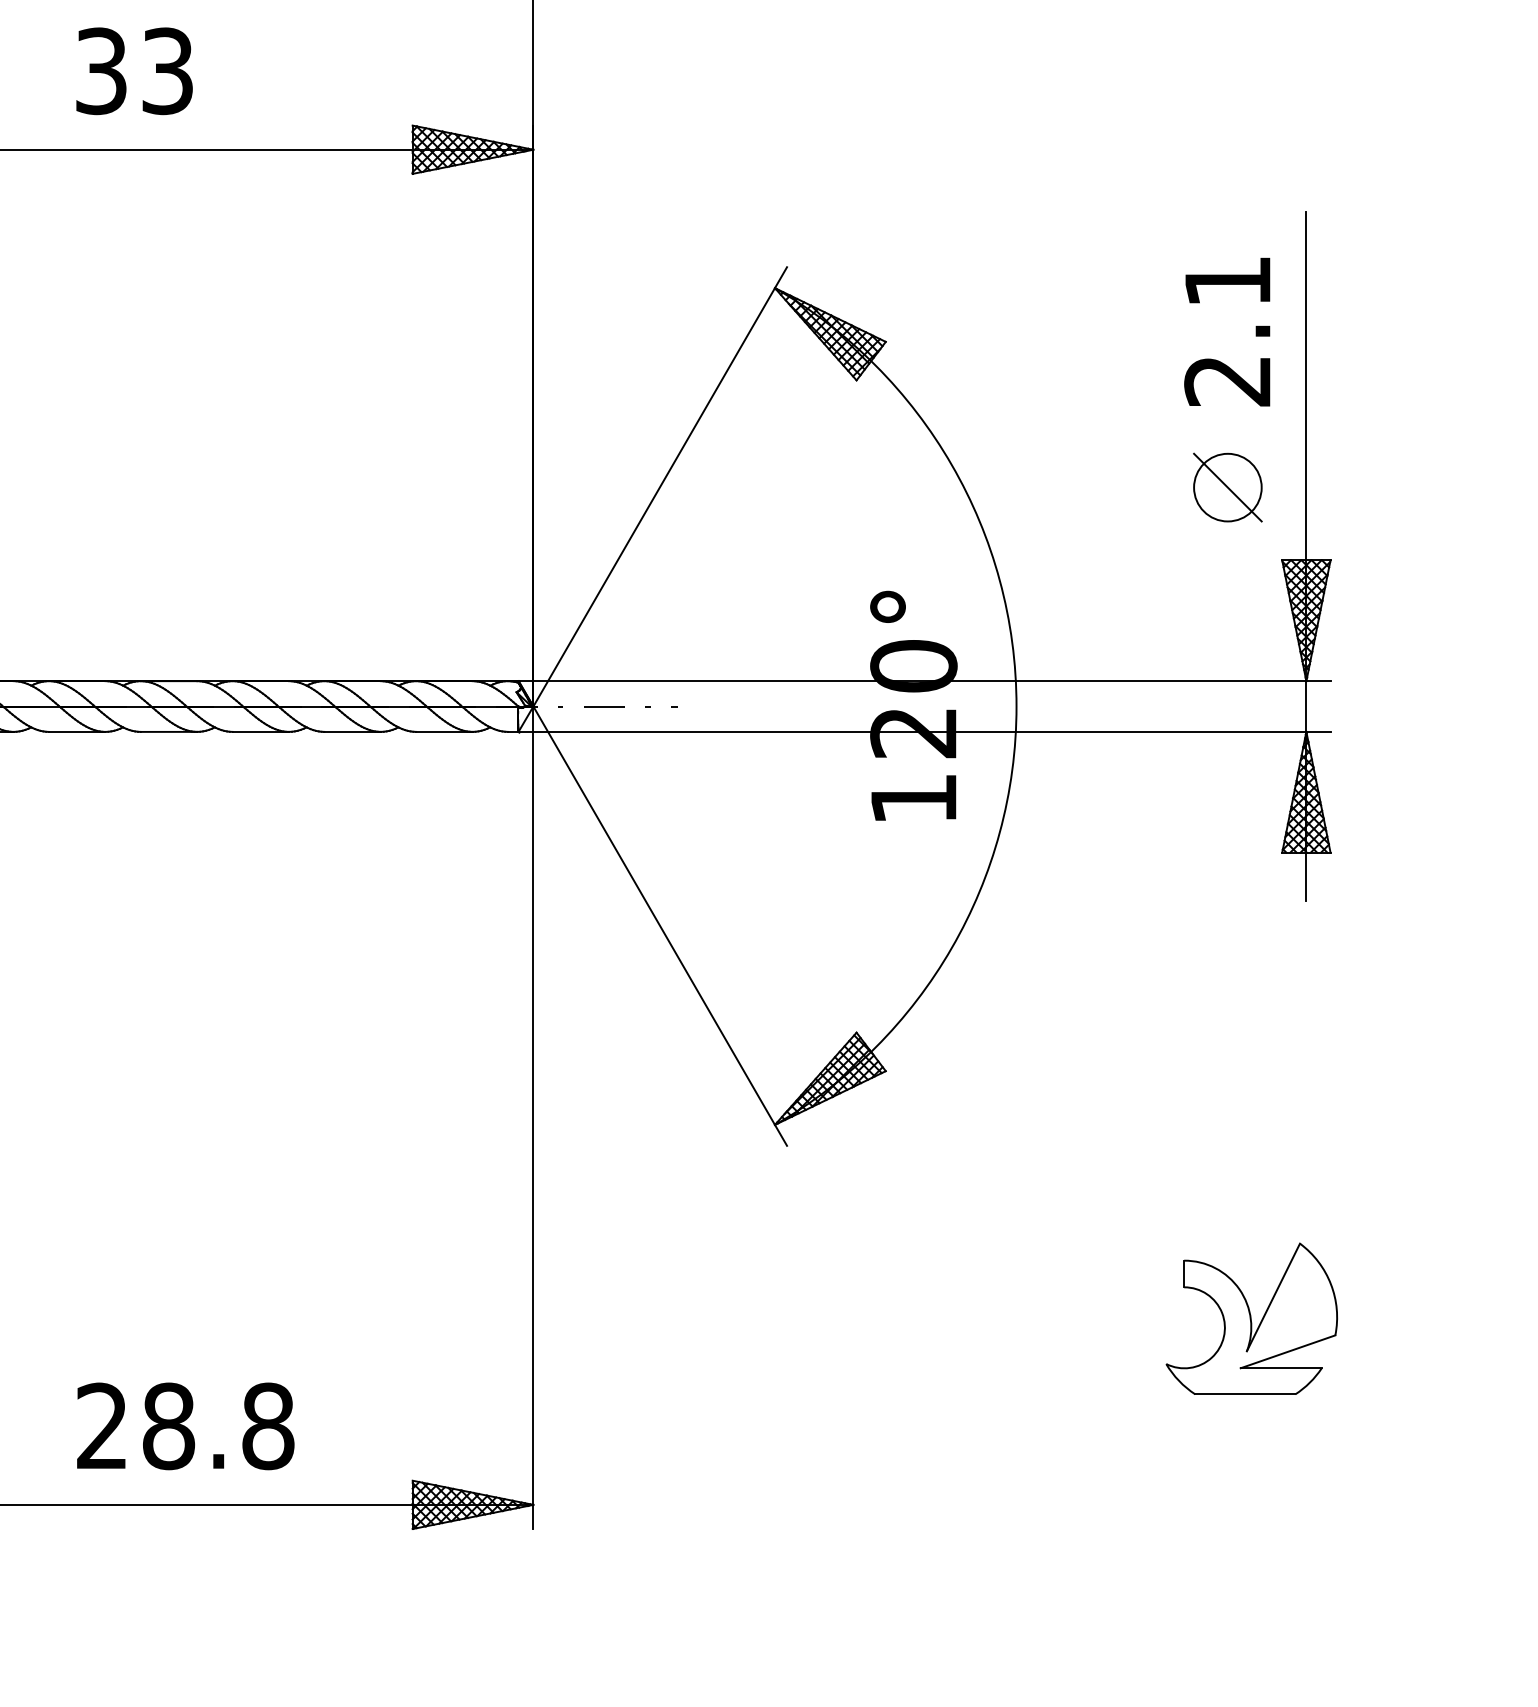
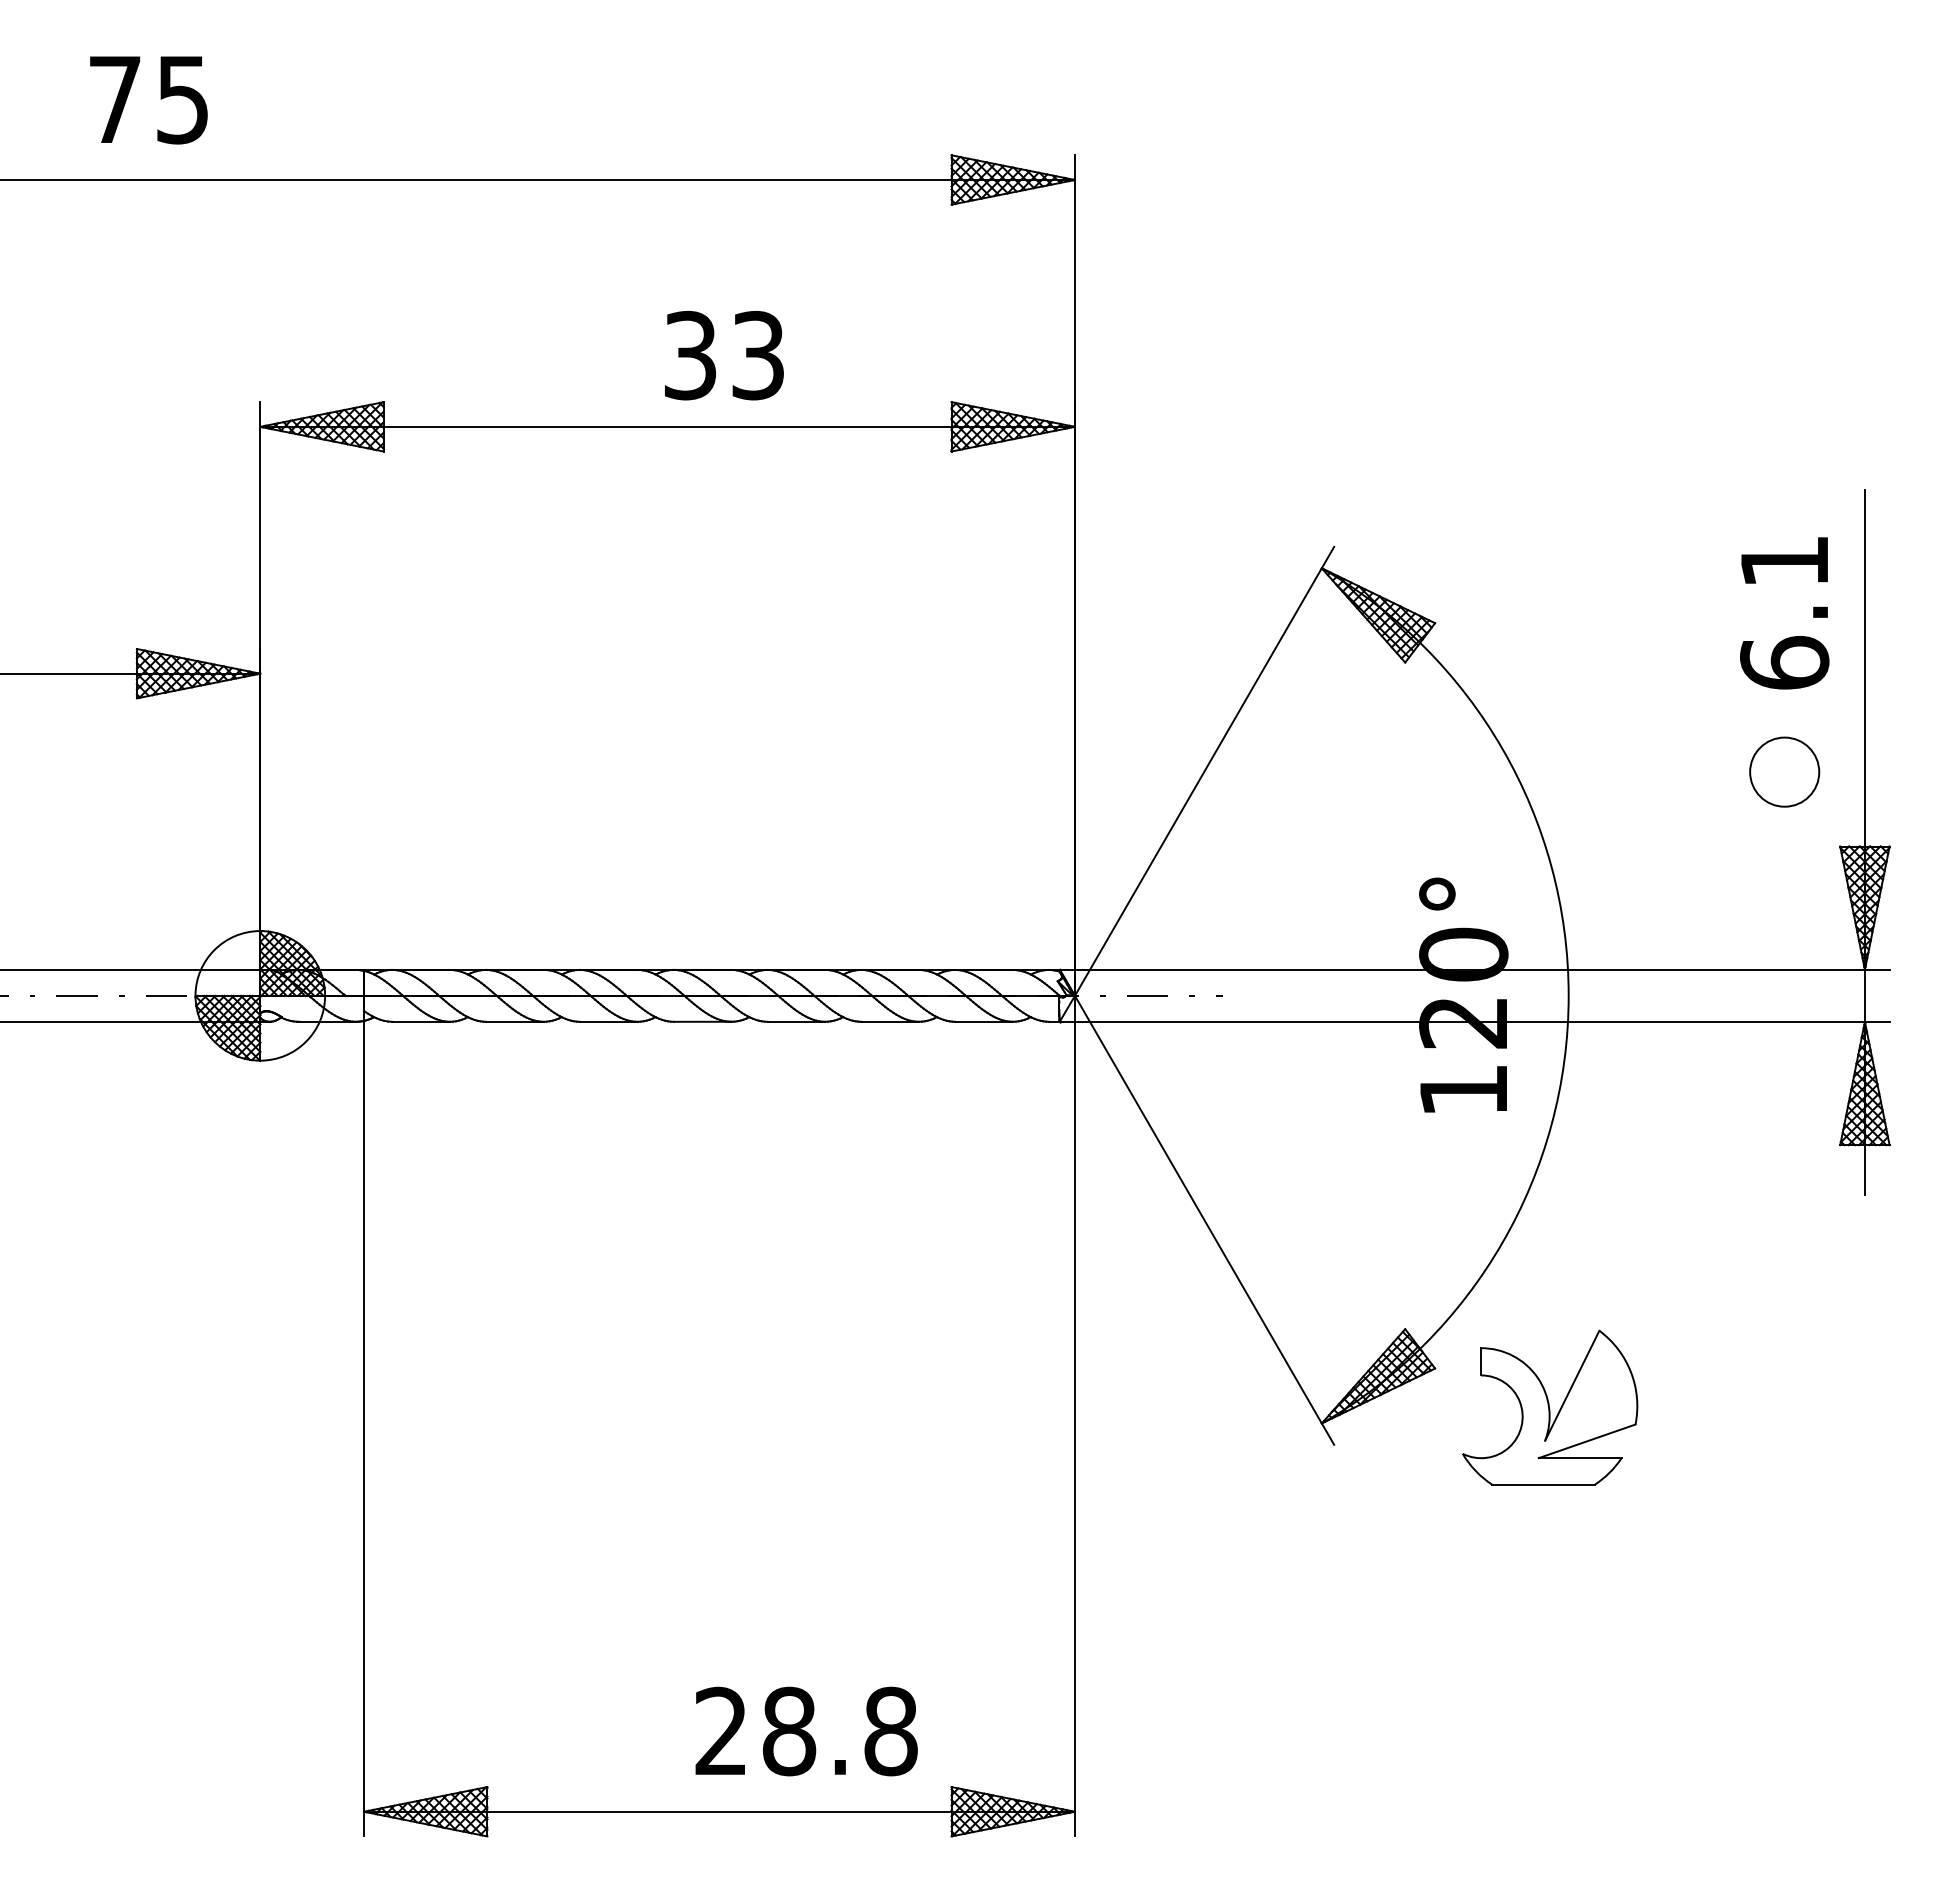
text: (134, 71) -> (724, 355), moved
text: (1227, 380) -> (1784, 662), 2.1 -> 6.1
line: (1227, 486) -> (1784, 771), removed
part: (1252, 1318) -> (1550, 1407), moved
text: (185, 1426) -> (806, 1731), moved

